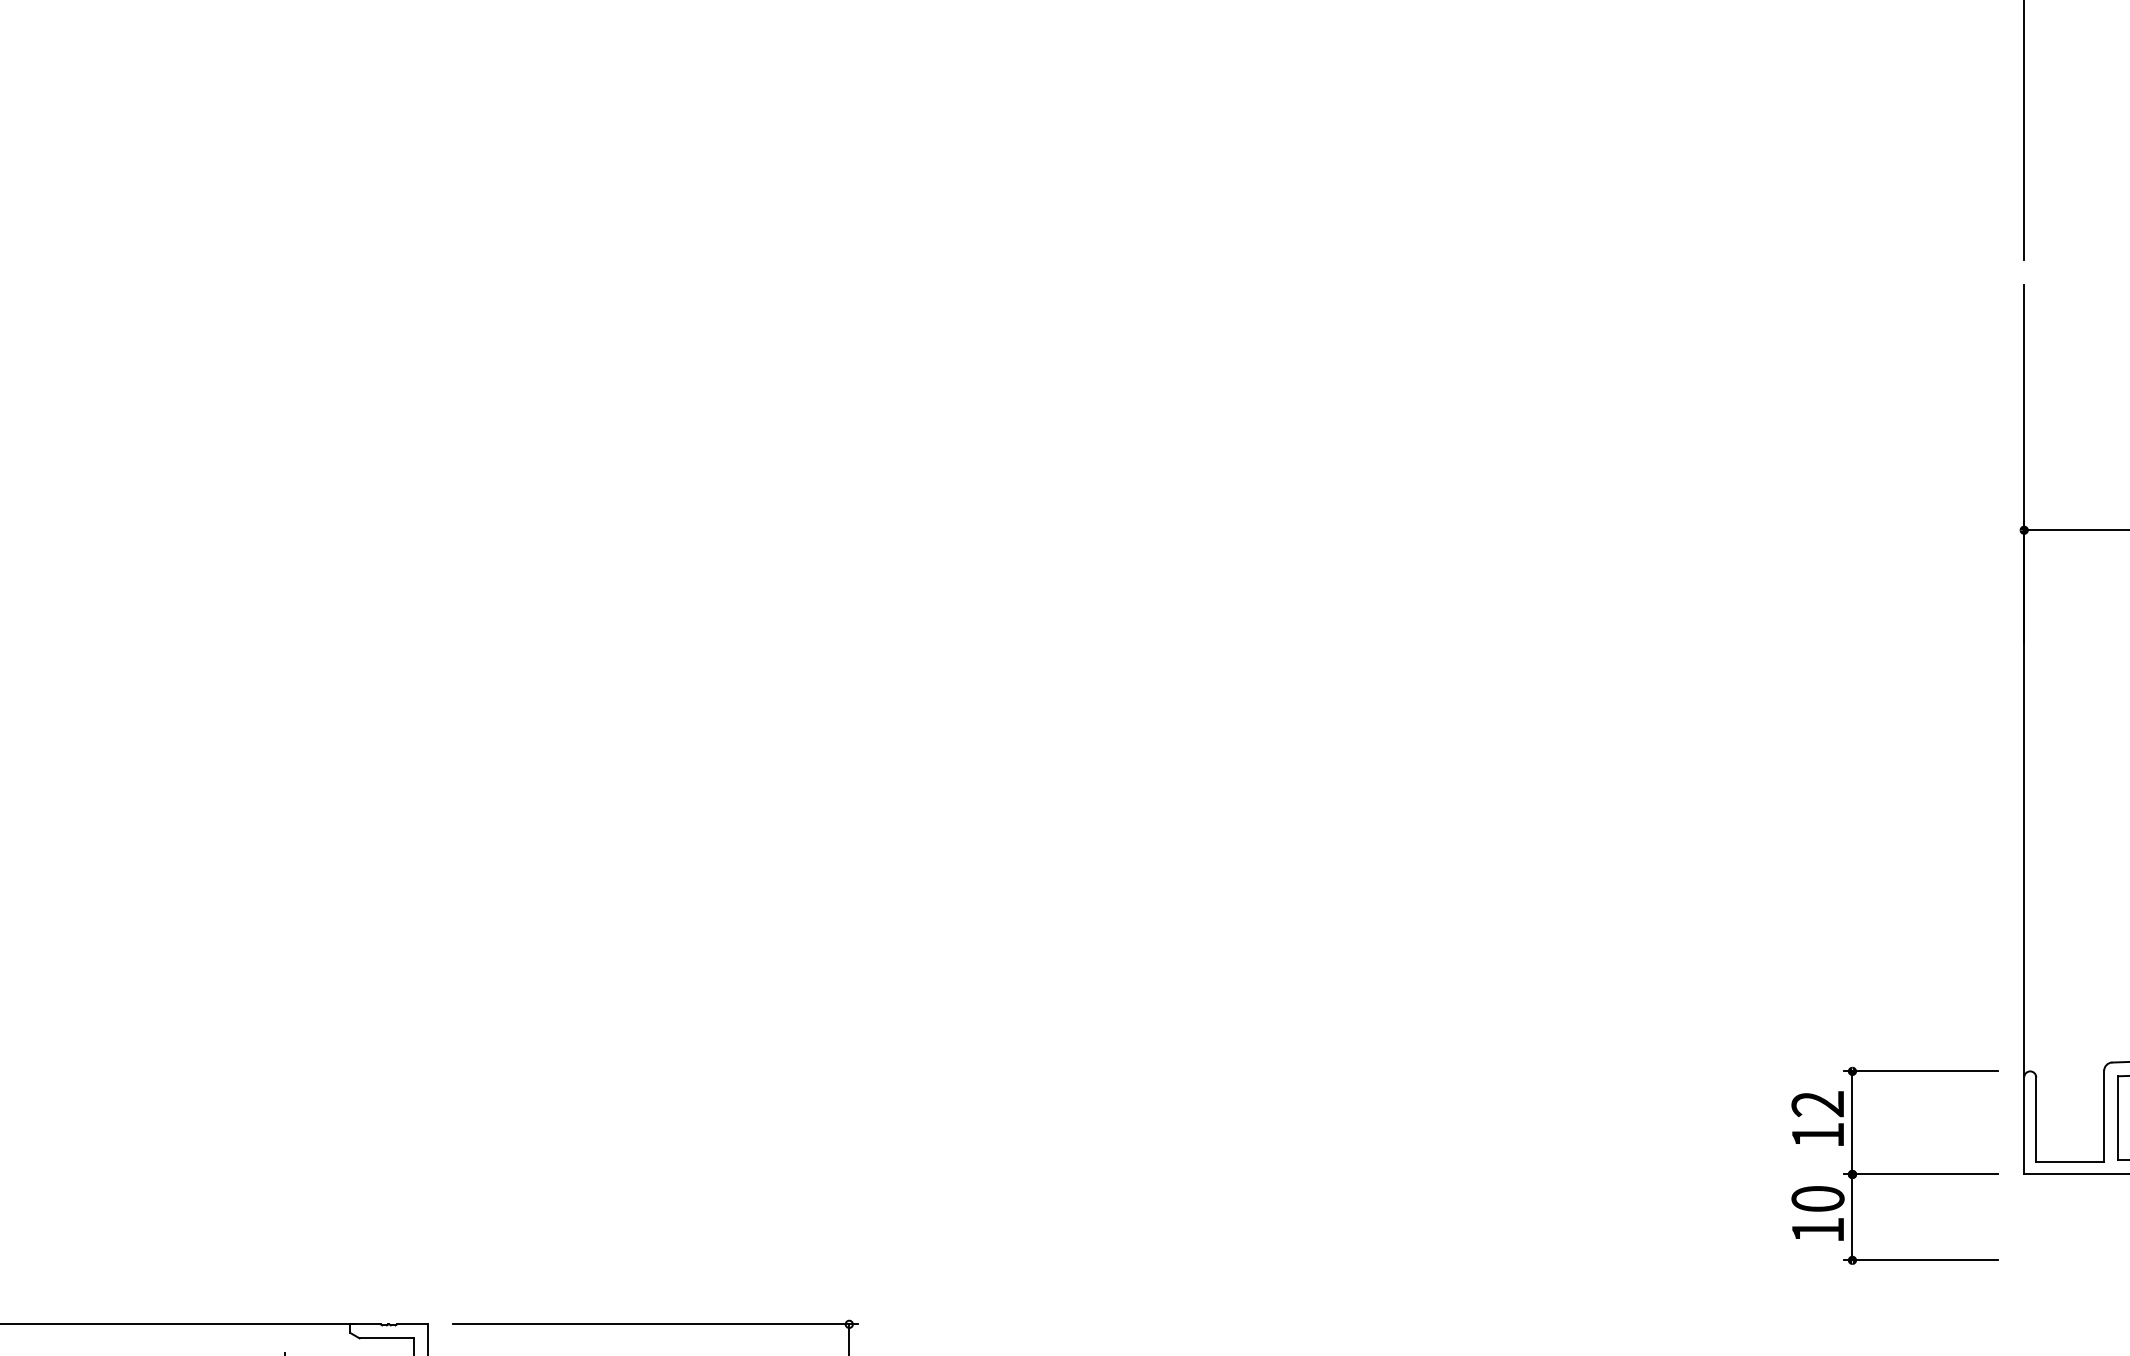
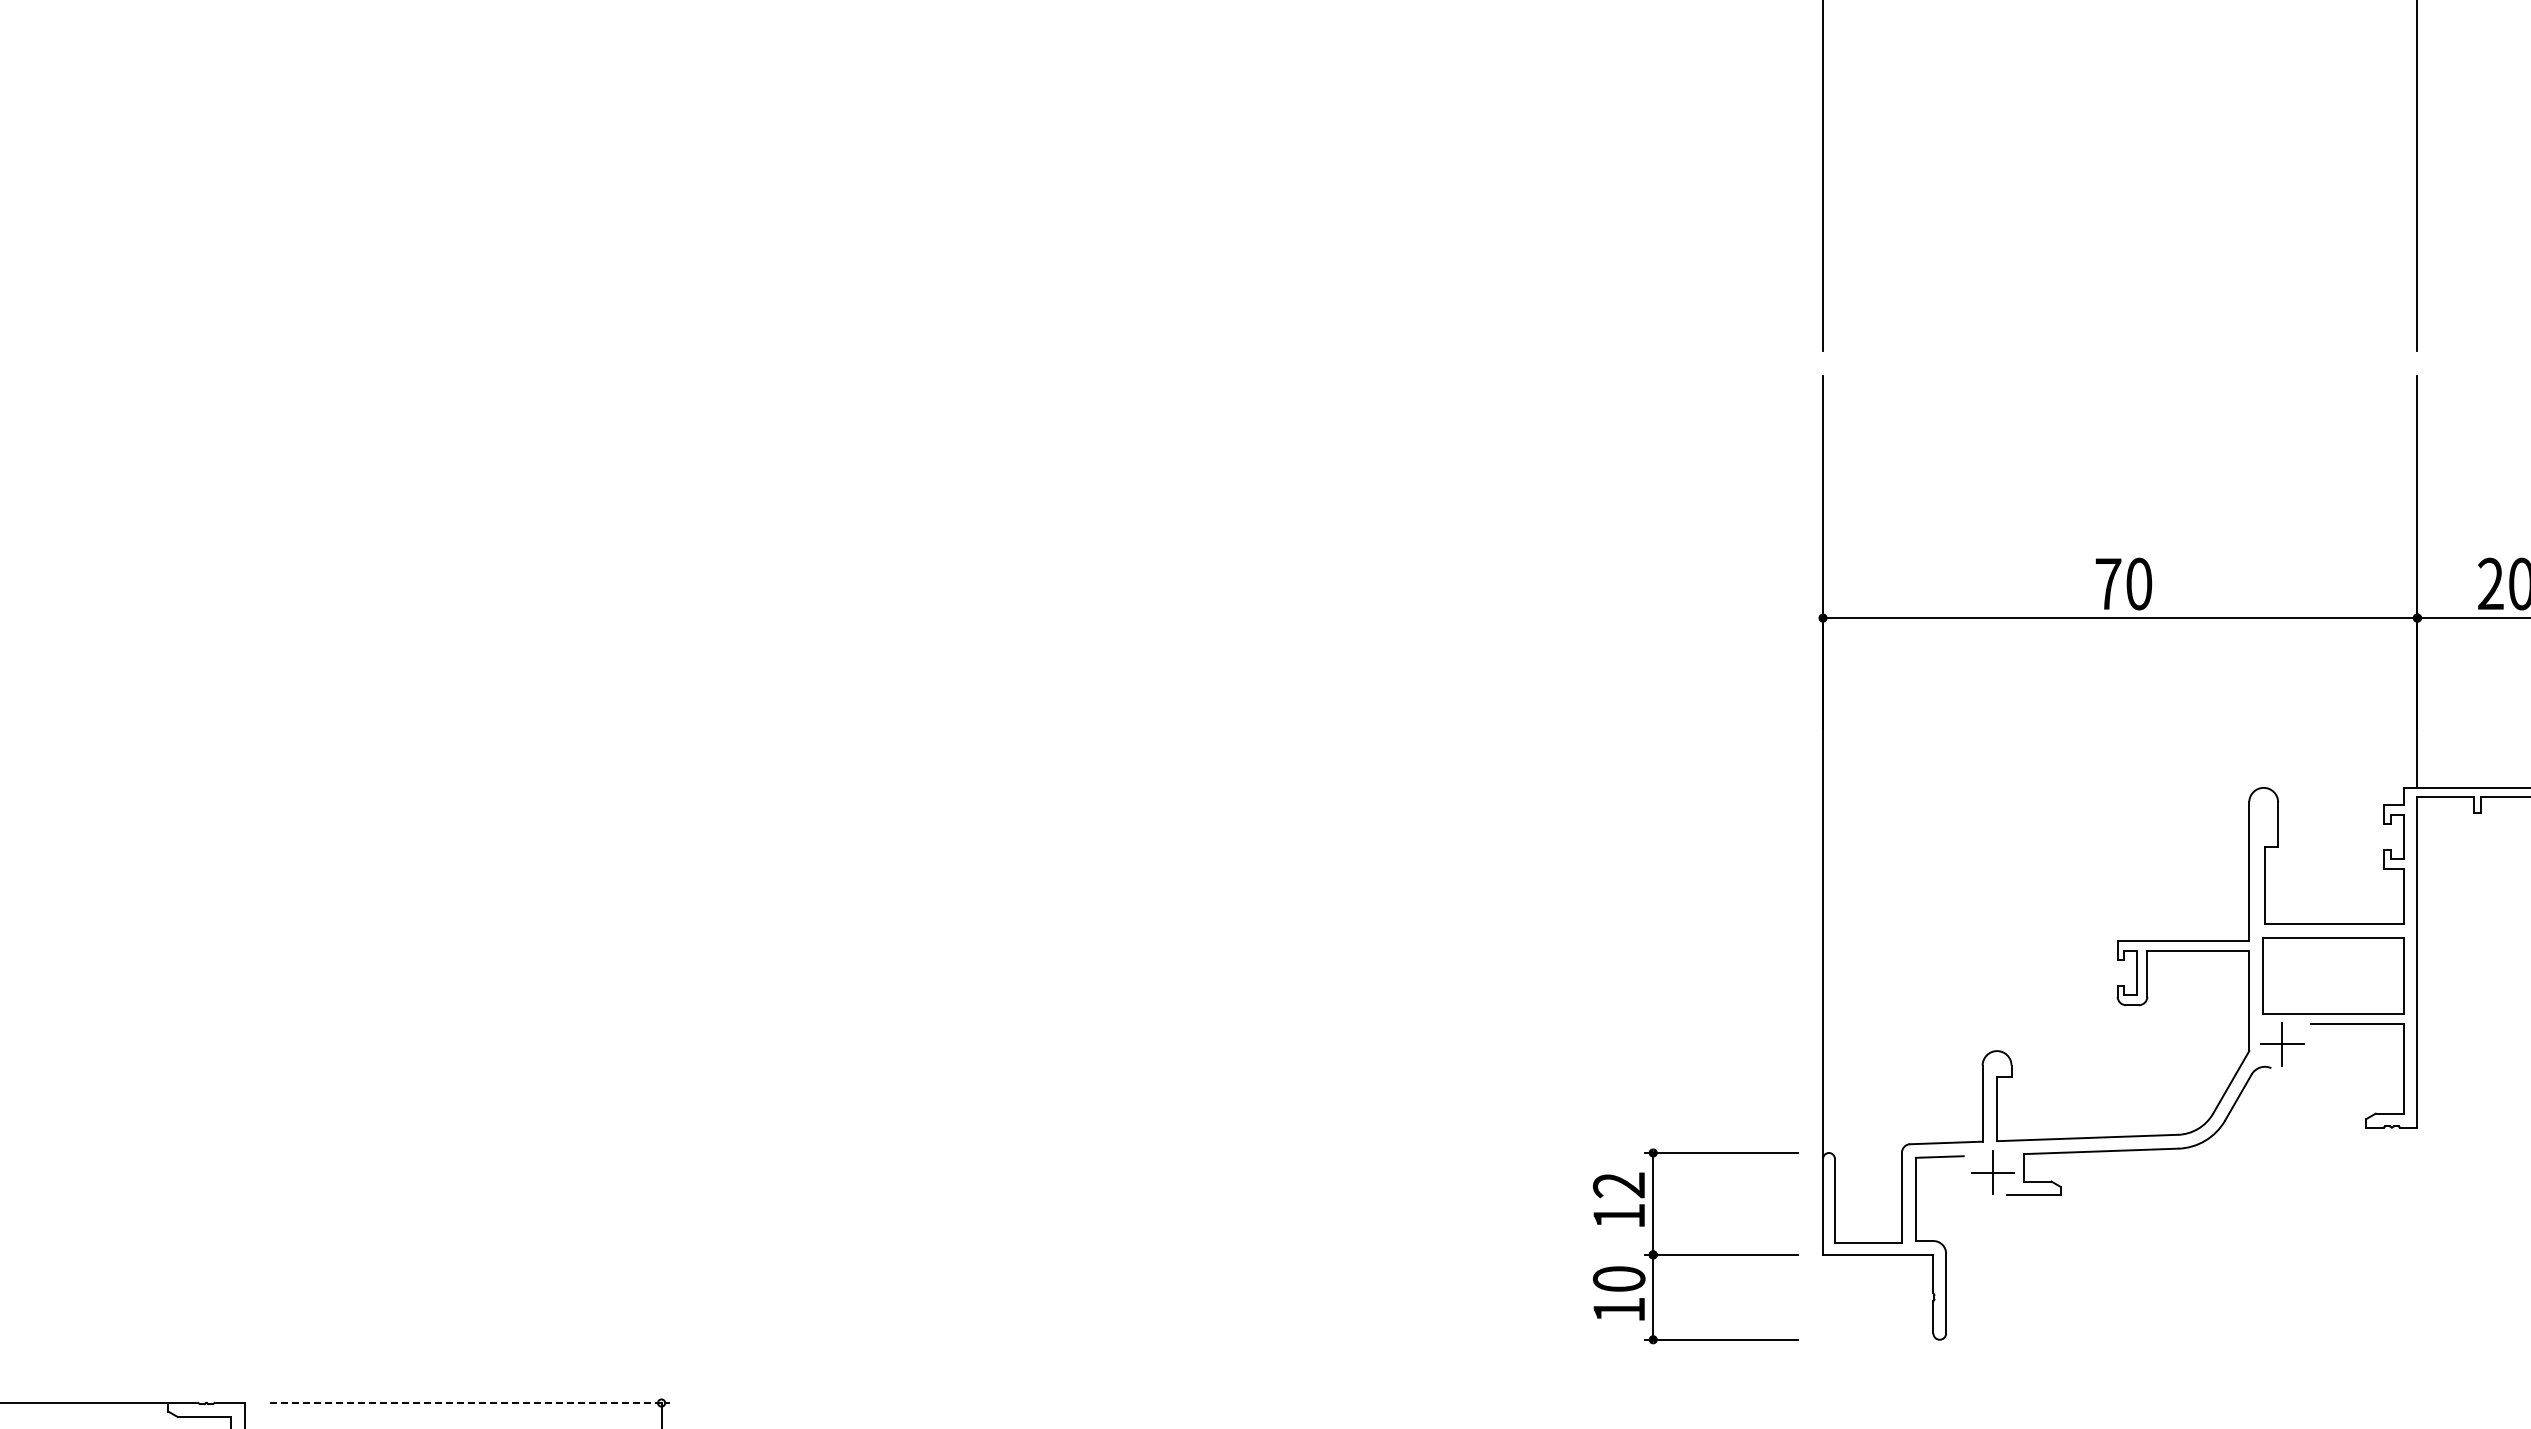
line: (656, 1324) -> (470, 1403), solid -> dashed

